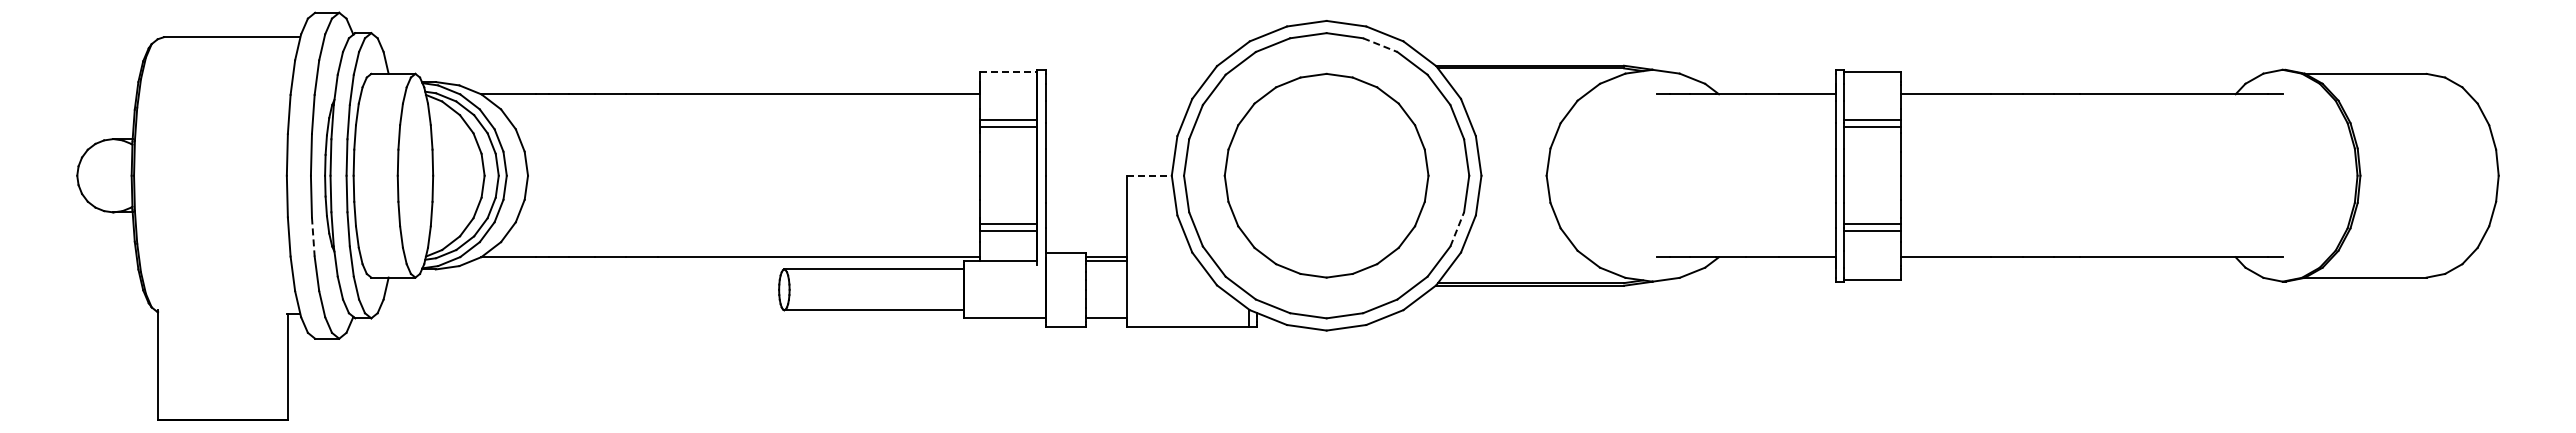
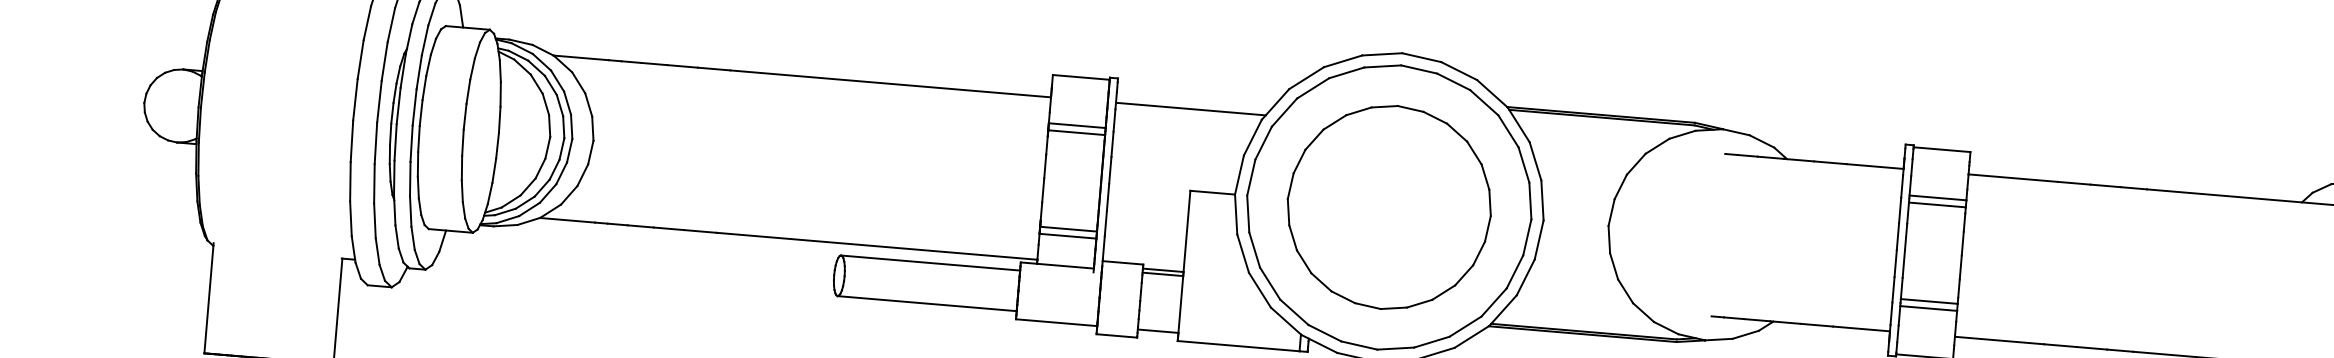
line: (1380, 45) -> (1453, 82), dashed -> solid
line: (1008, 71) -> (1081, 77), dashed -> solid
line: (1120, 94) -> (1190, 109), added
line: (1149, 175) -> (1212, 192), dashed -> solid
line: (1457, 228) -> (1515, 271), dashed -> solid
line: (313, 237) -> (374, 184), dashed -> solid

